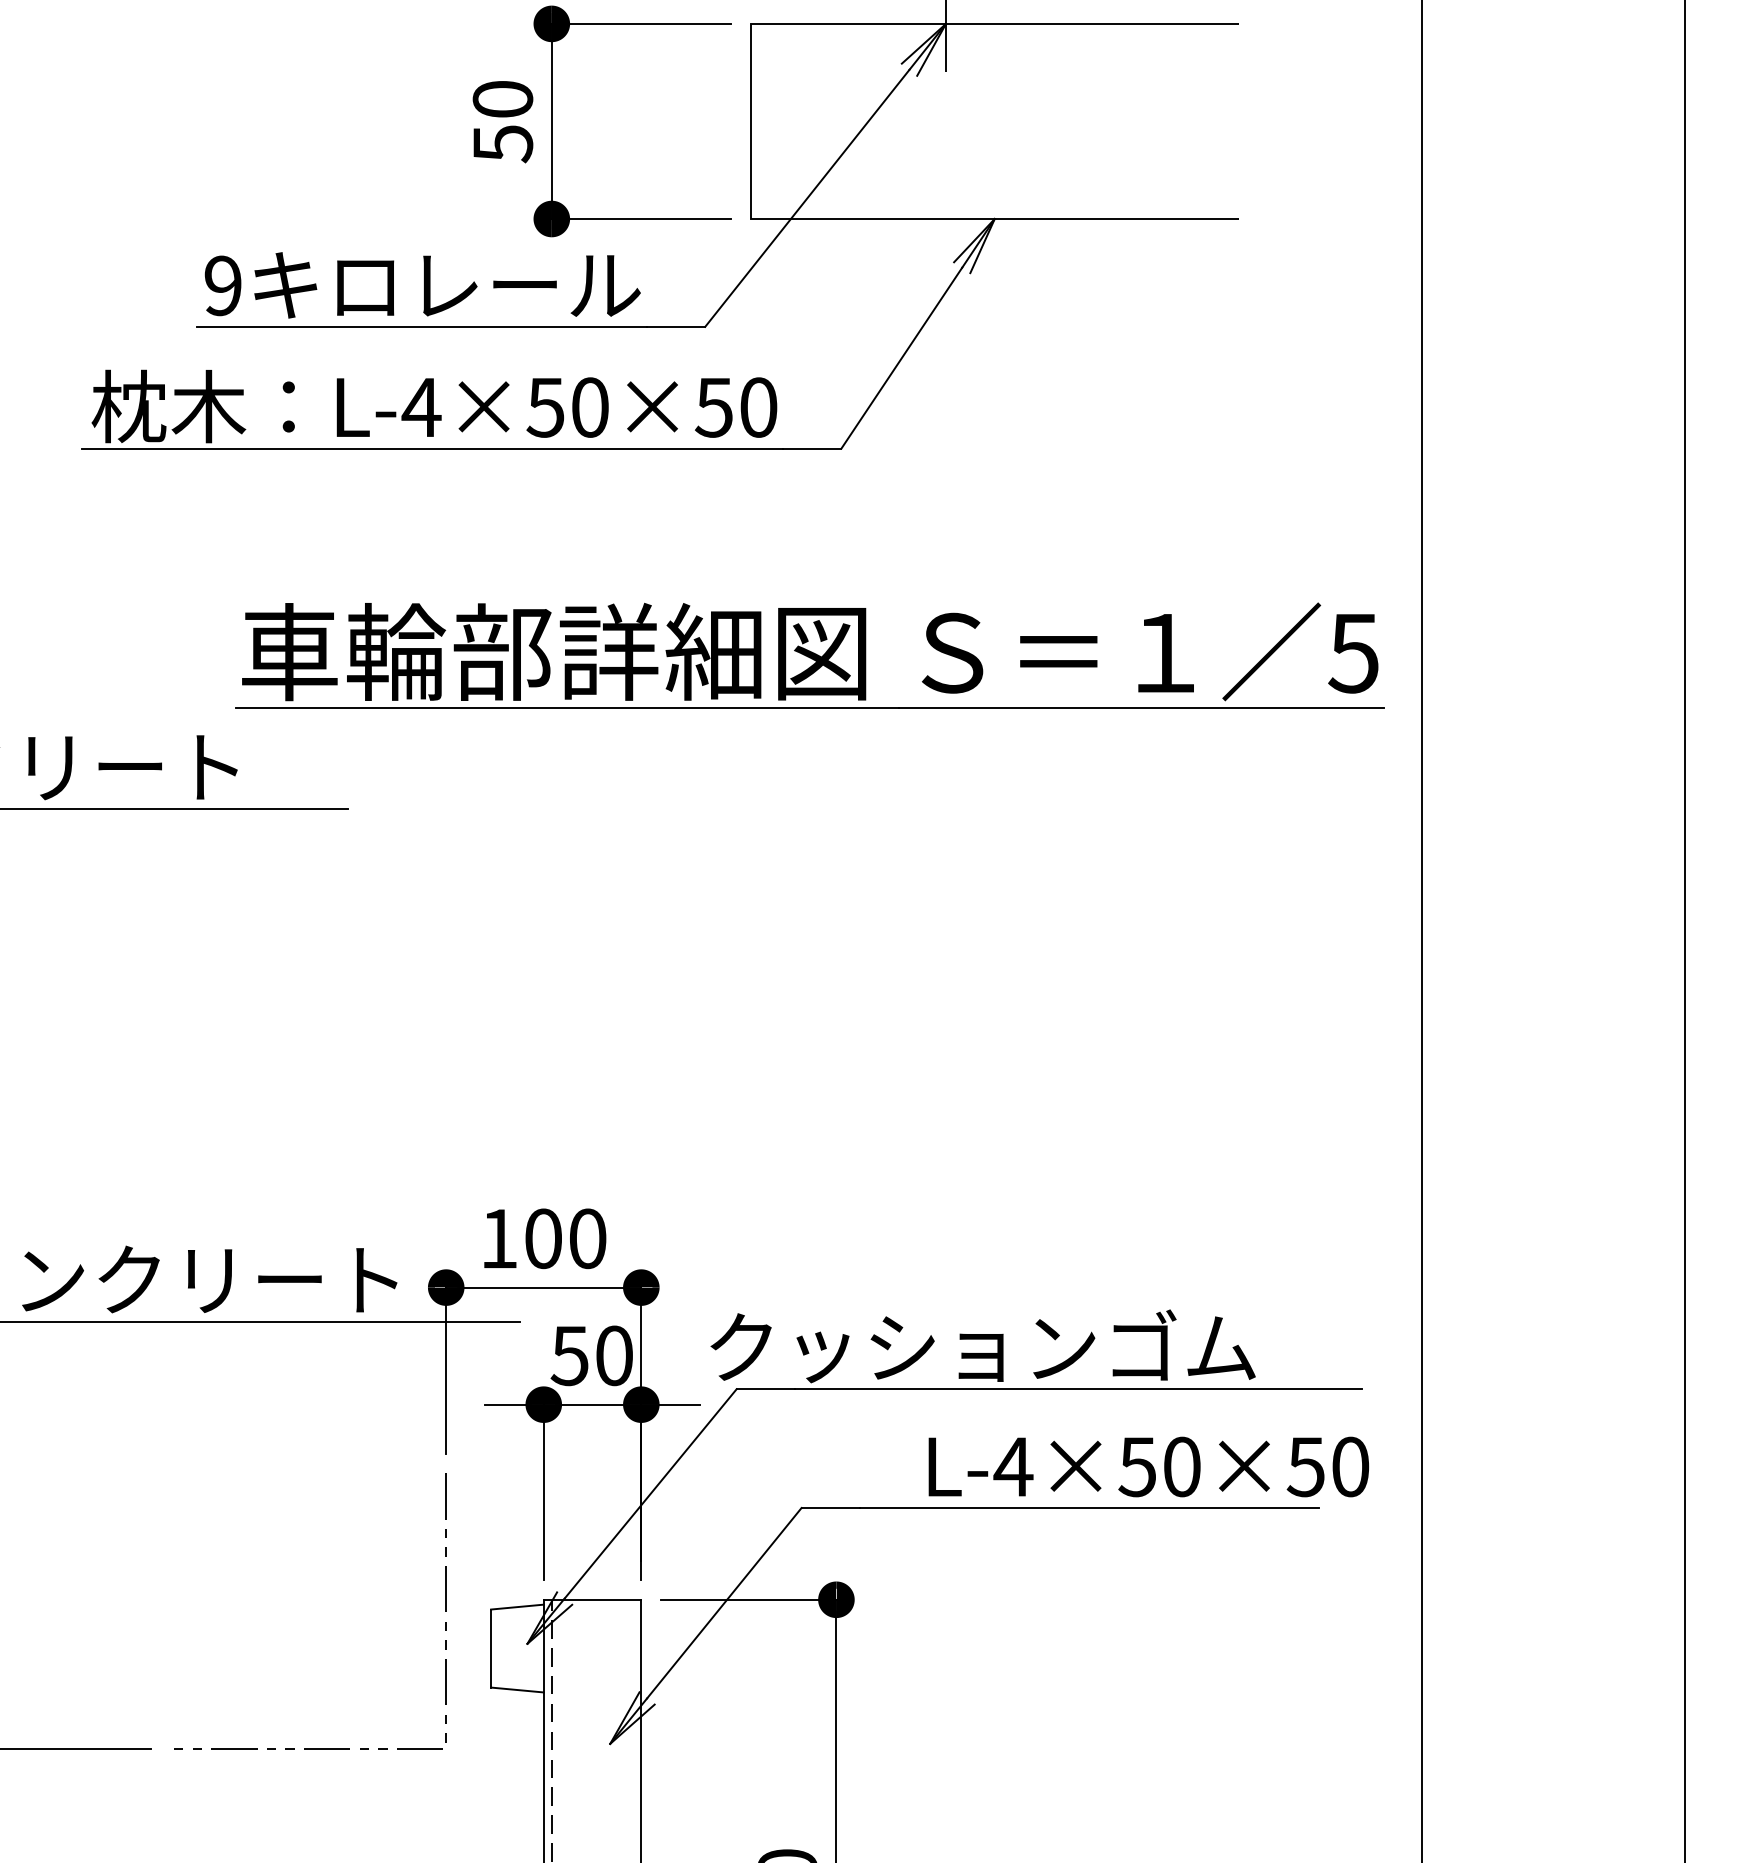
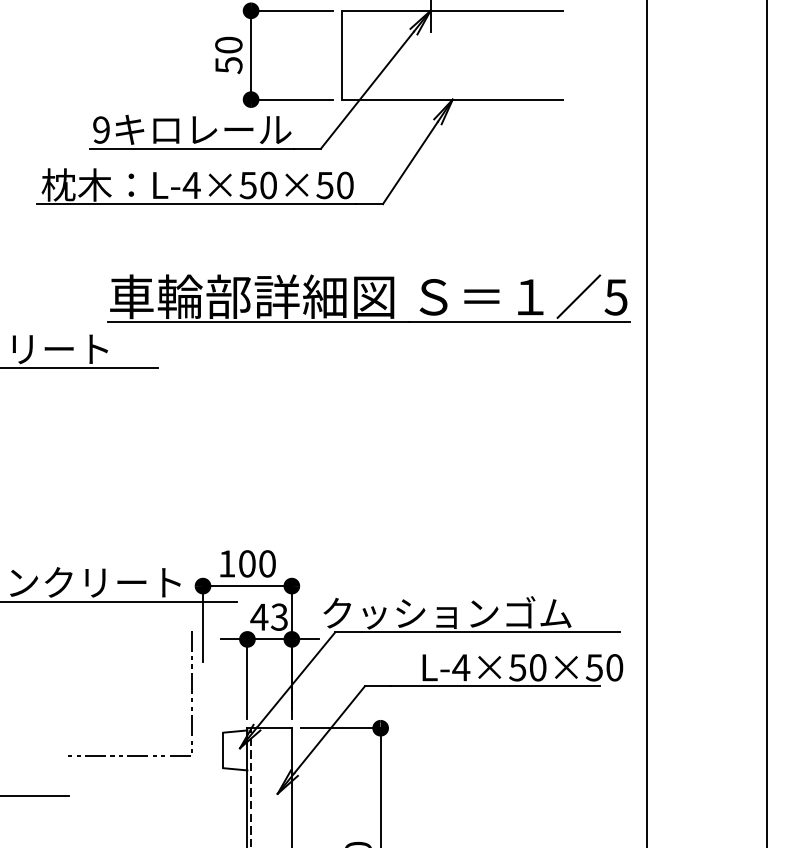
text: (590, 1354) -> (268, 616), 50 -> 43
line: (445, 1611) -> (191, 693), moved

